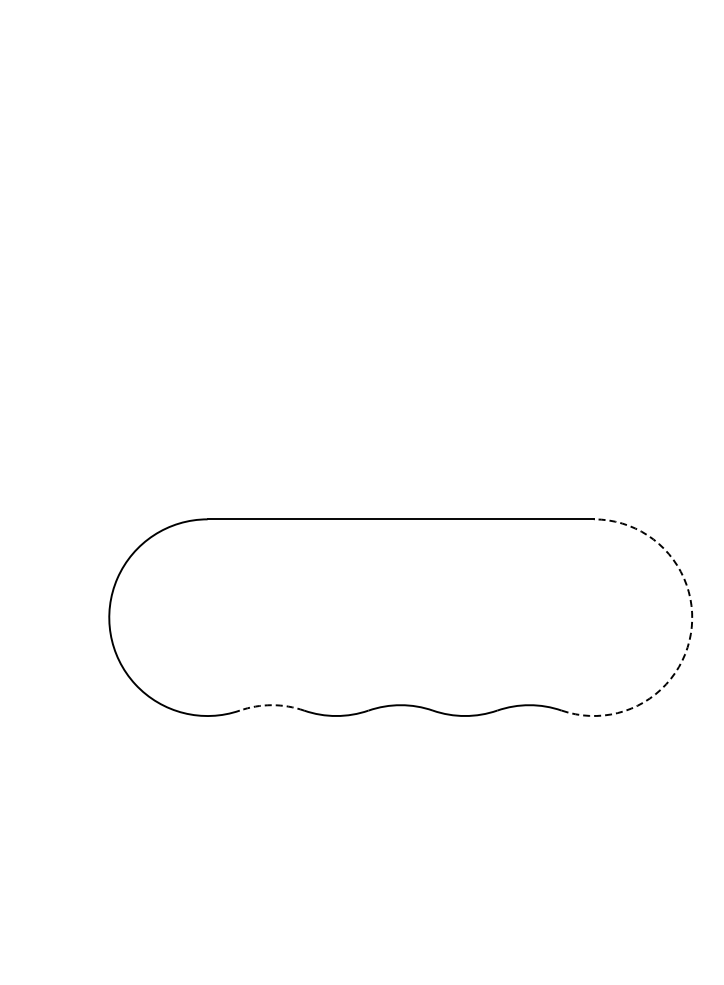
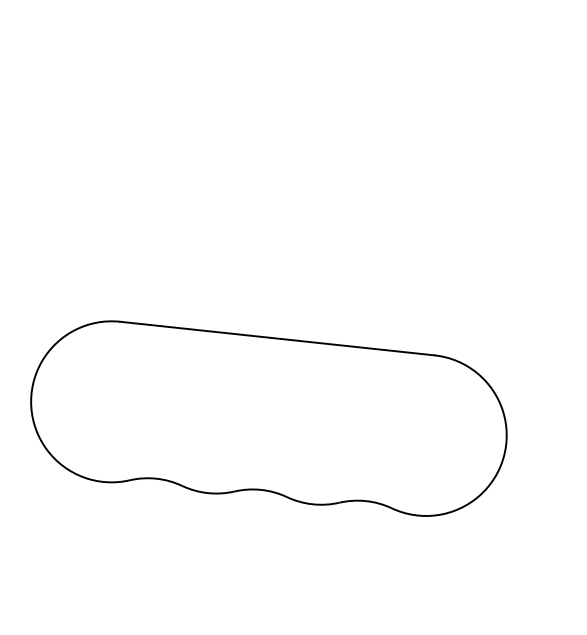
arc: (690, 634) -> (503, 457), dashed -> solid
arc: (271, 705) -> (156, 478), dashed -> solid

